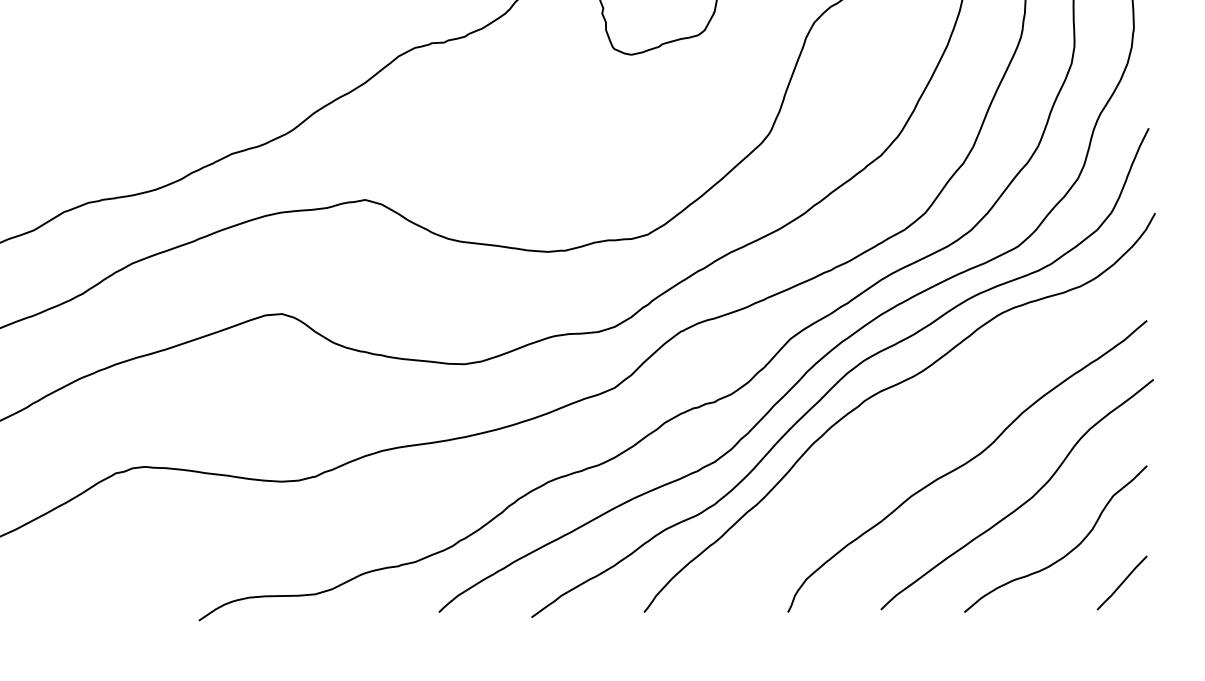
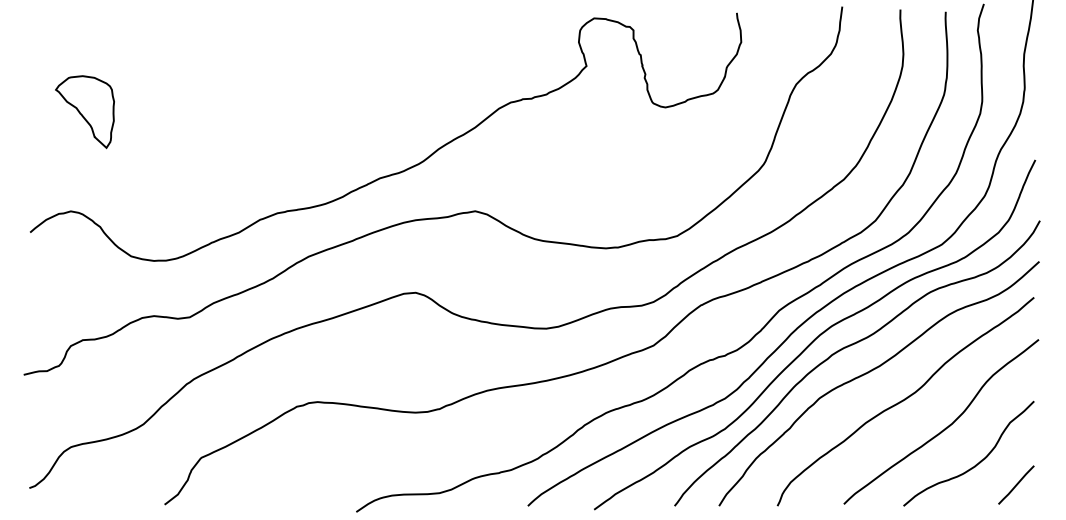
curve: (920, 424) -> (872, 371), added

